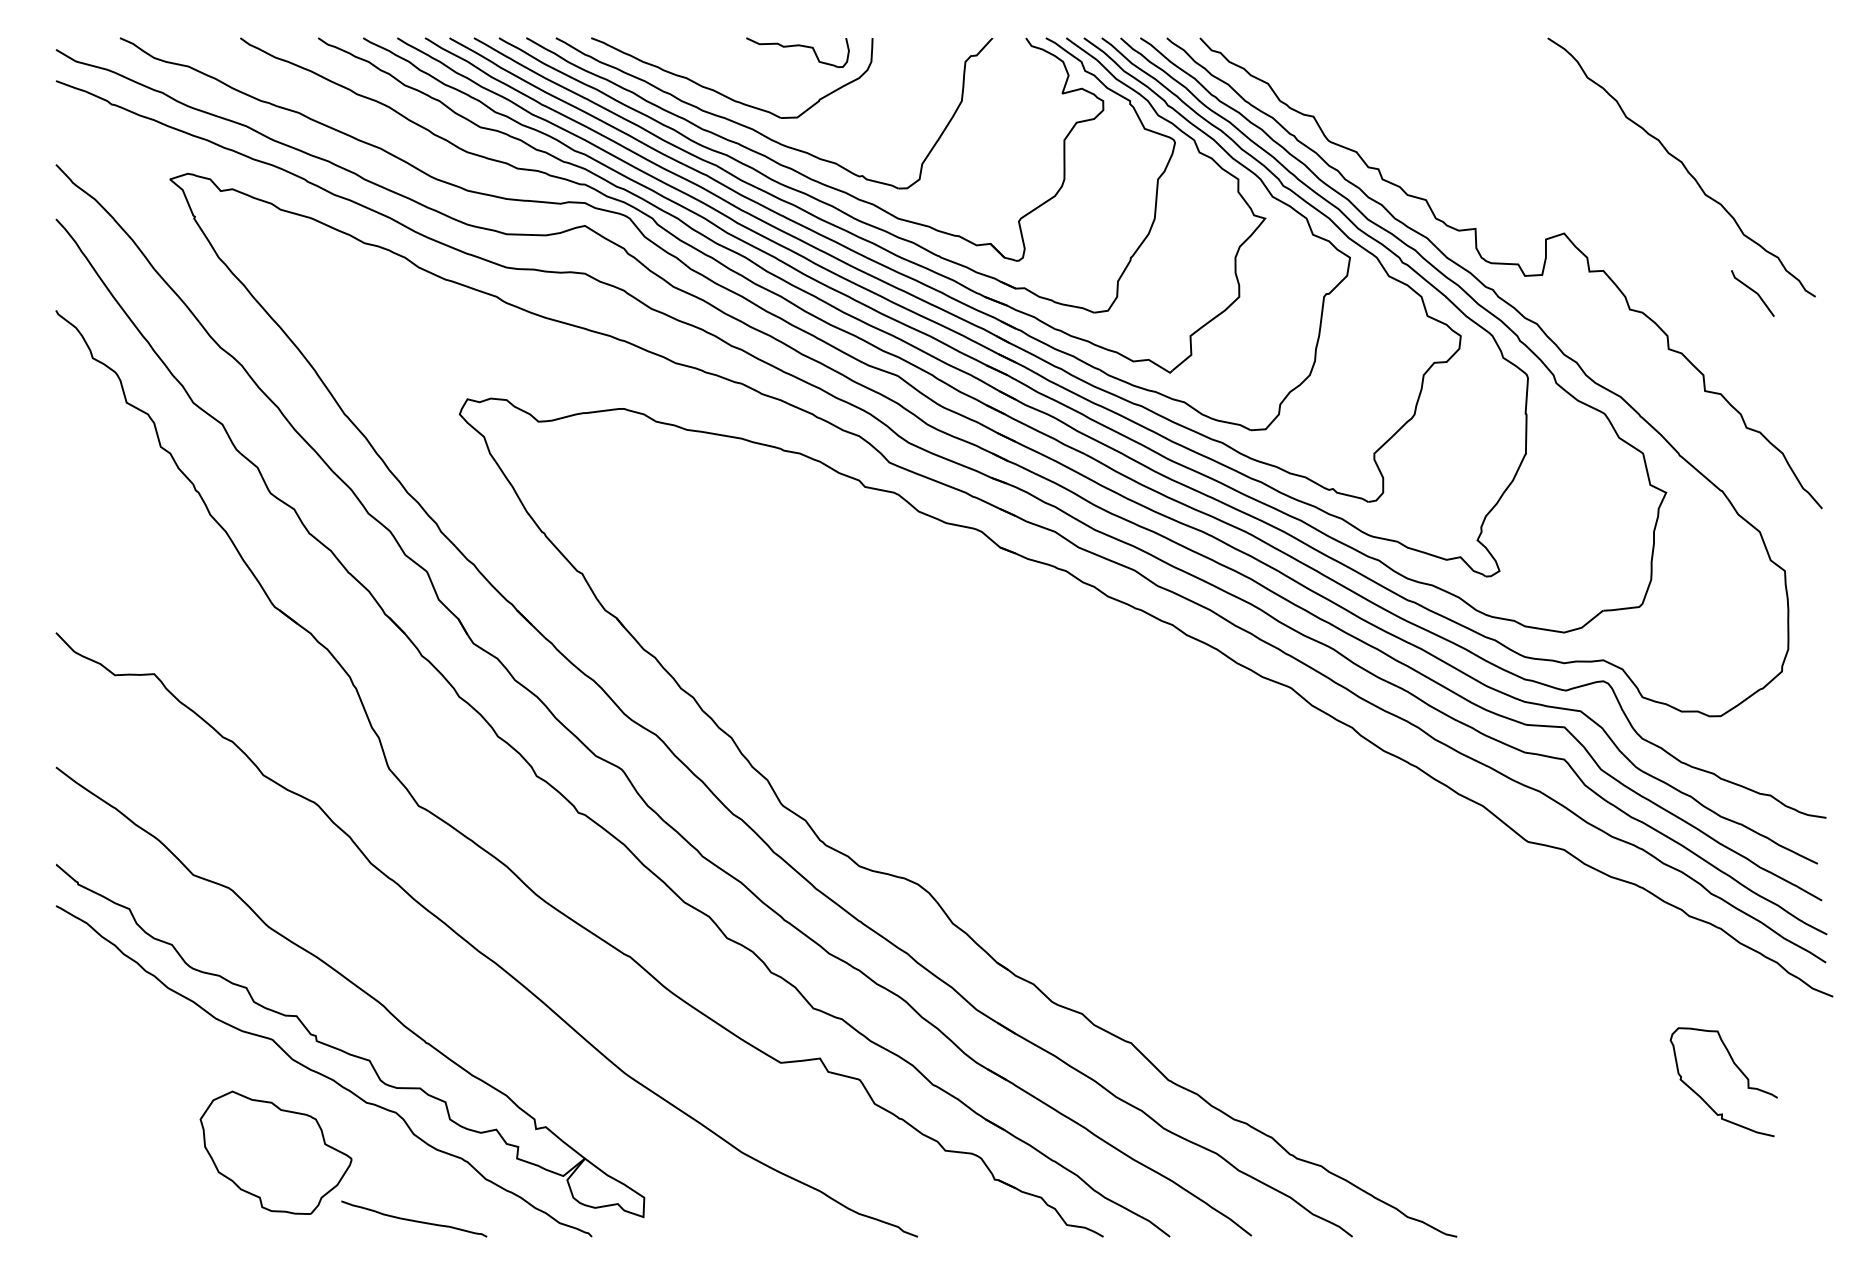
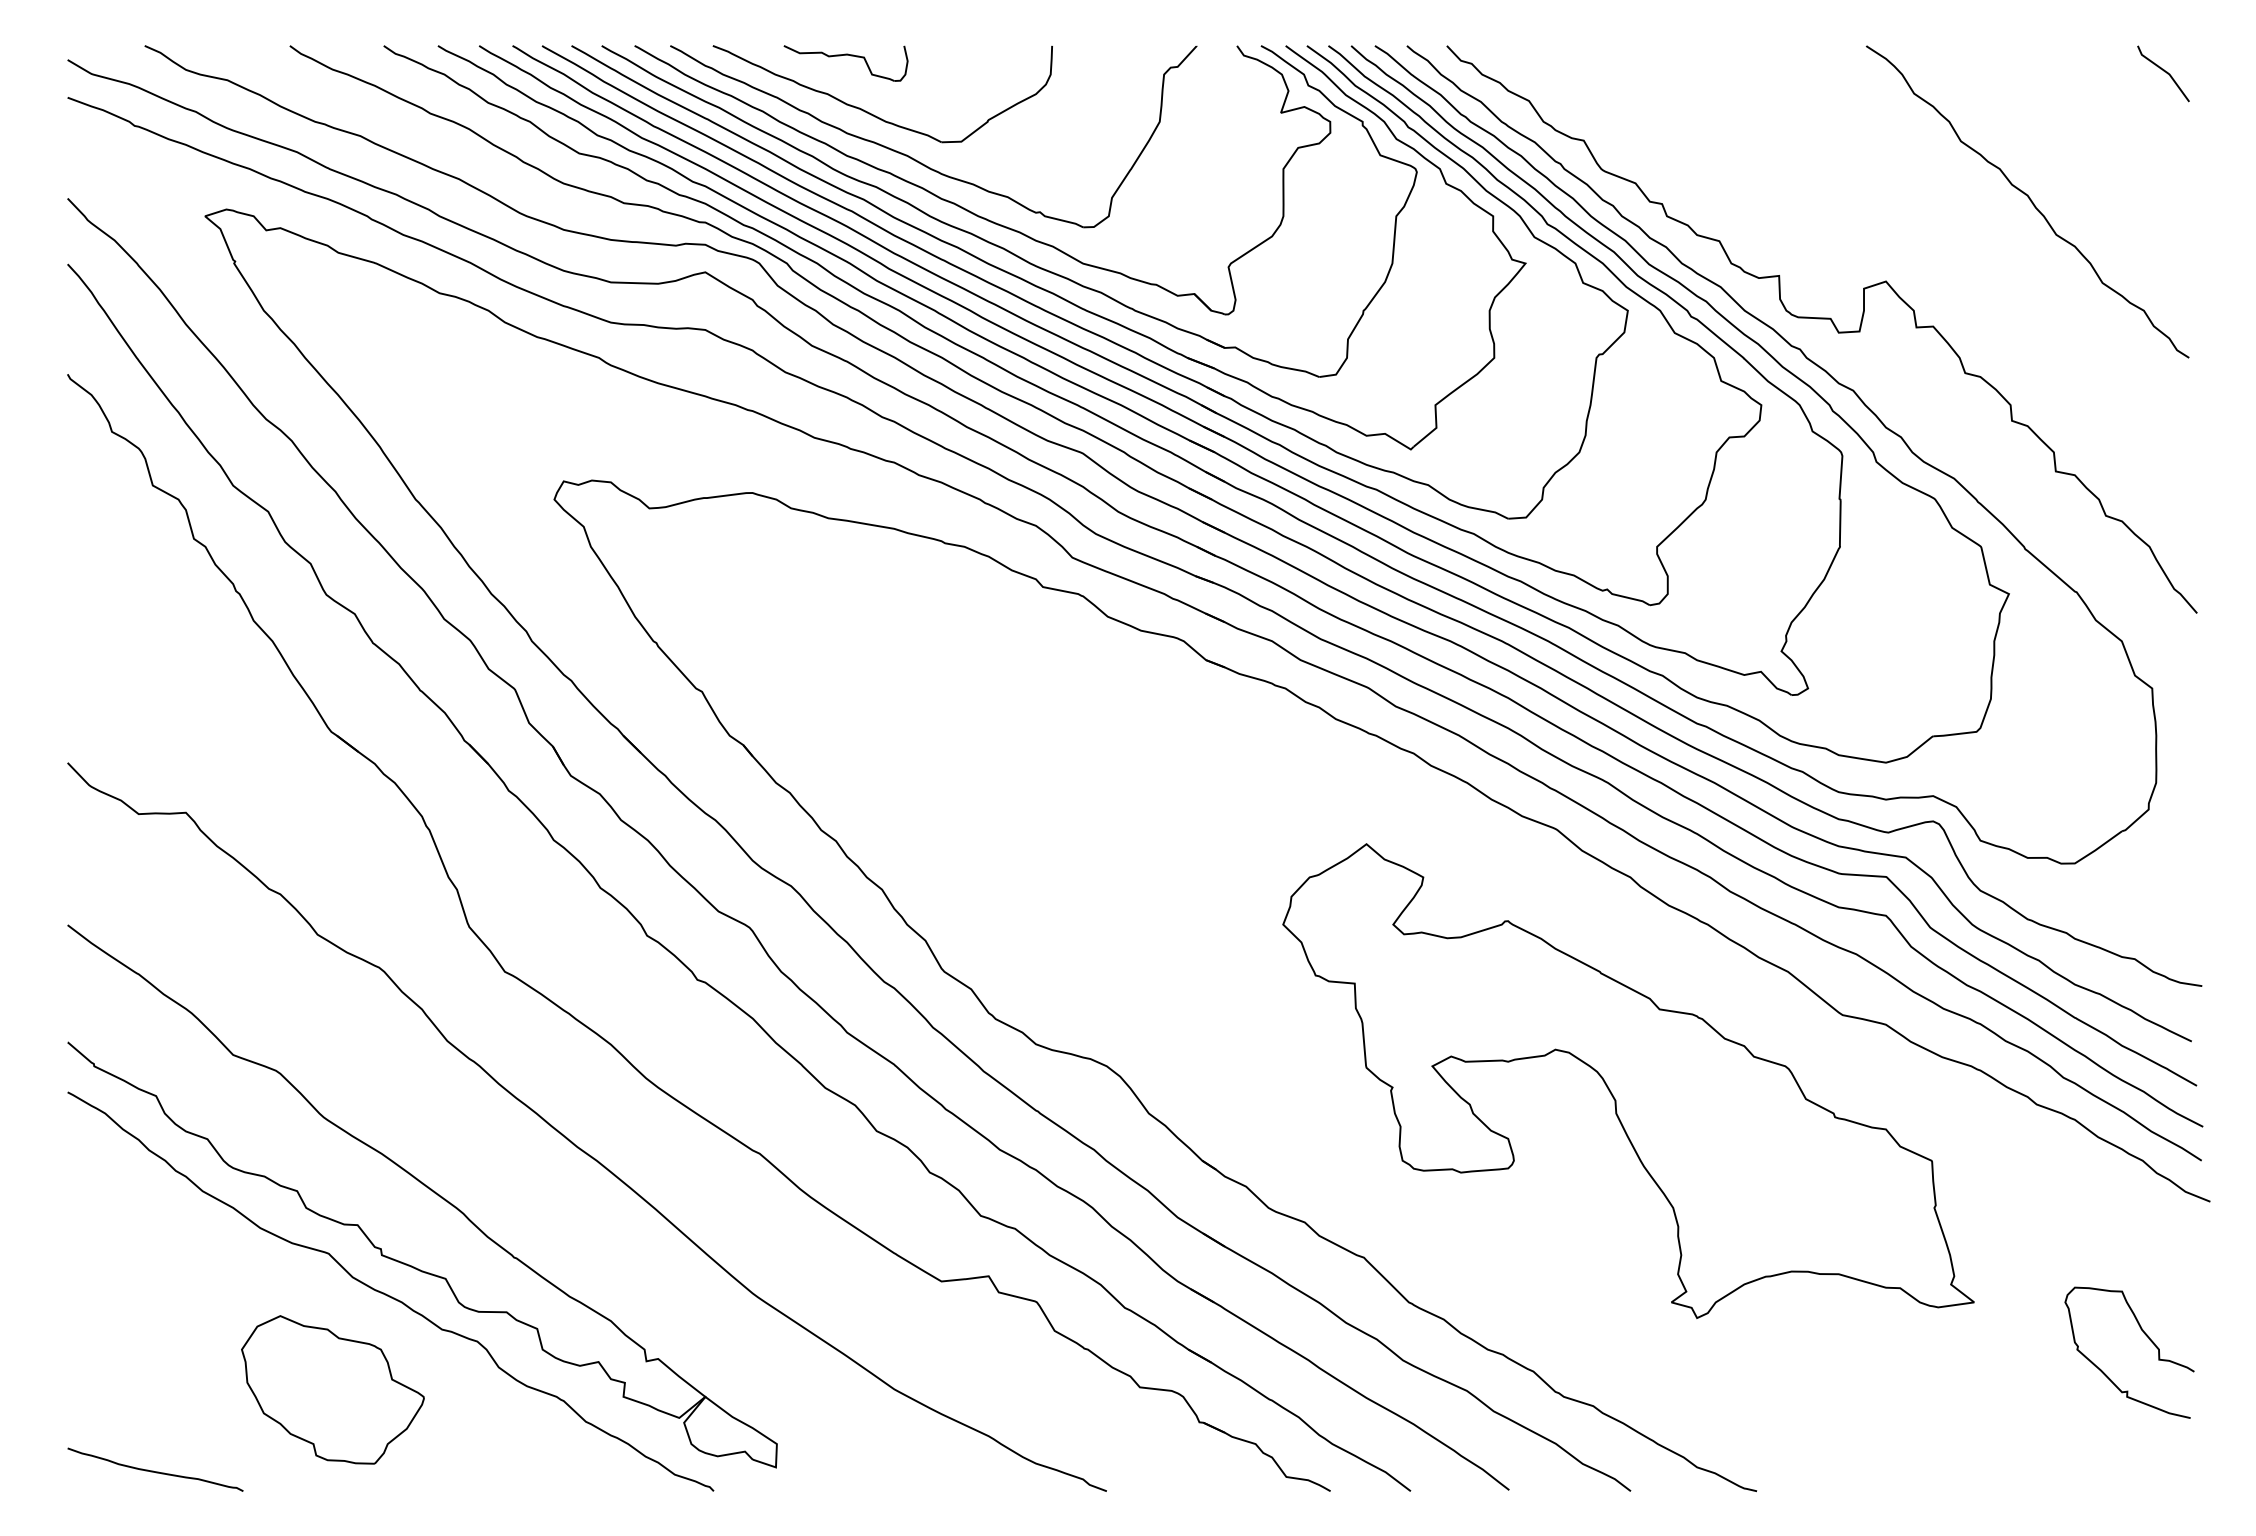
part: (797, 46) -> (845, 55), moved
curve: (1752, 291) -> (2163, 71), moved
part: (1350, 896) -> (1628, 1080), added
curve: (1740, 1072) -> (2149, 1340), moved
curve: (414, 1220) -> (155, 1471), moved

